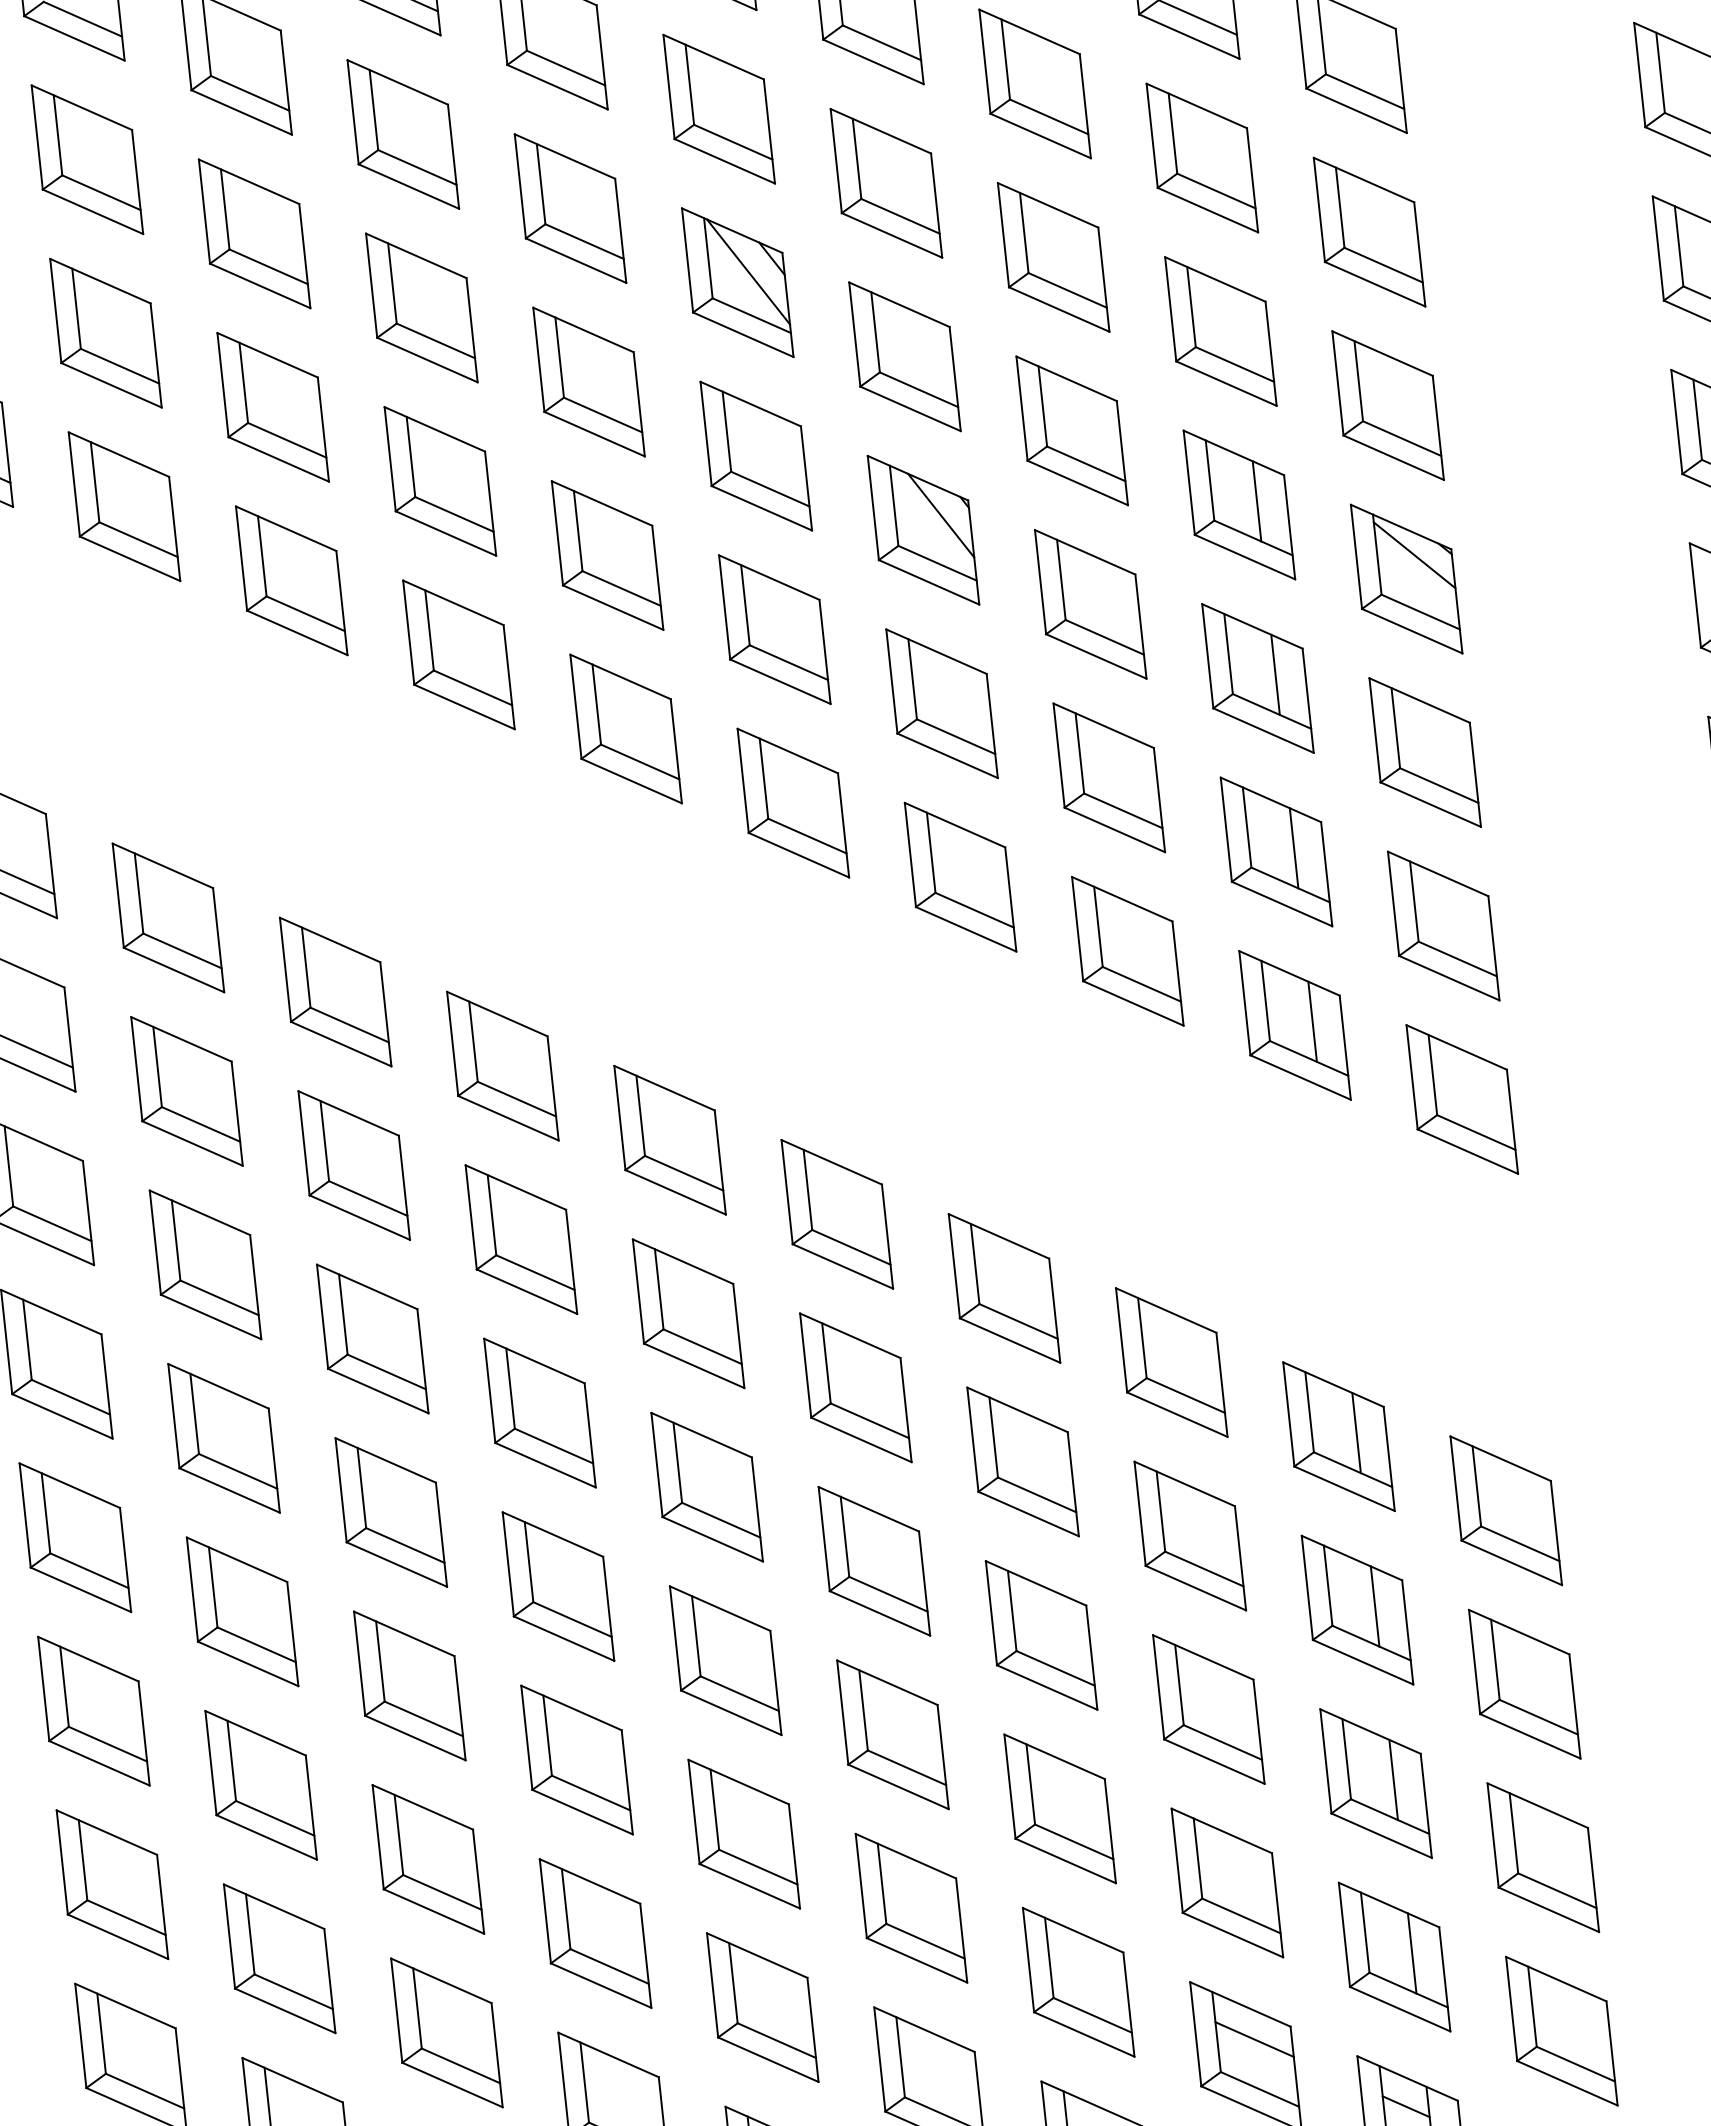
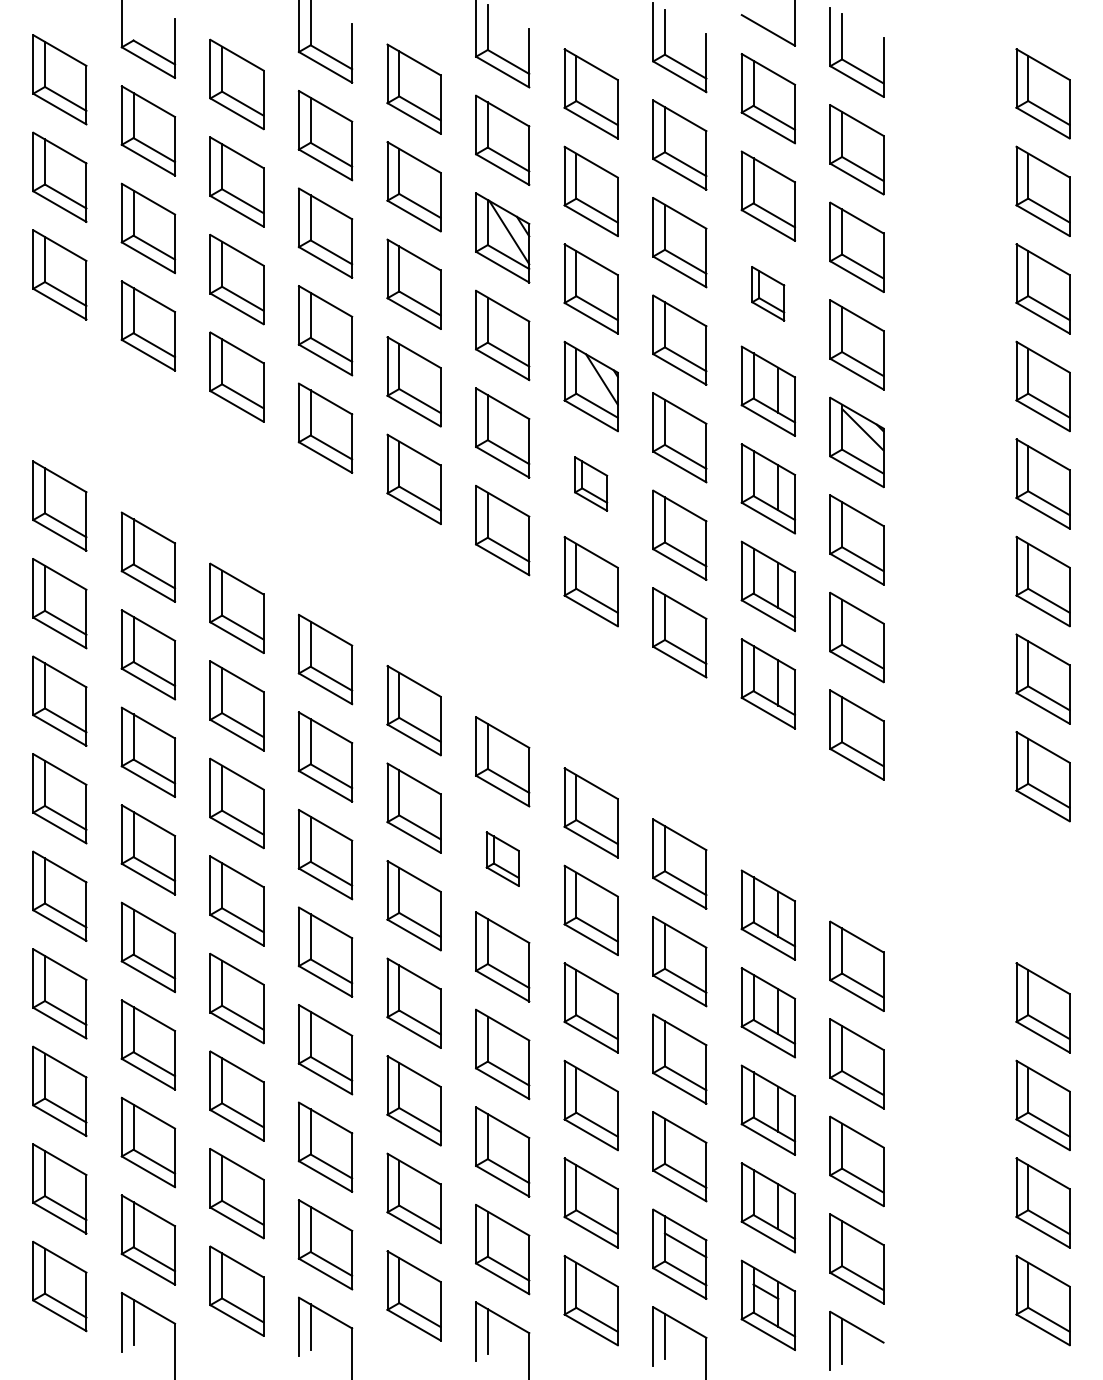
part: (1219, 331) -> (767, 293), size x0.6
part: (940, 702) -> (590, 483), size x0.6
part: (855, 1386) -> (502, 858), size x0.6

